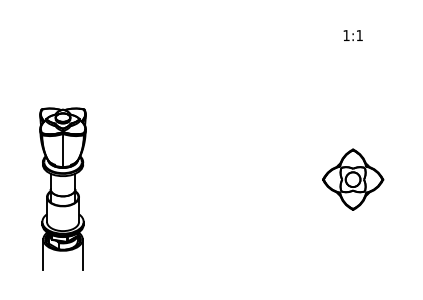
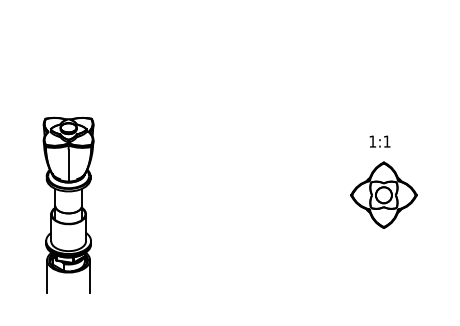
text: (352, 35) -> (379, 141), moved

